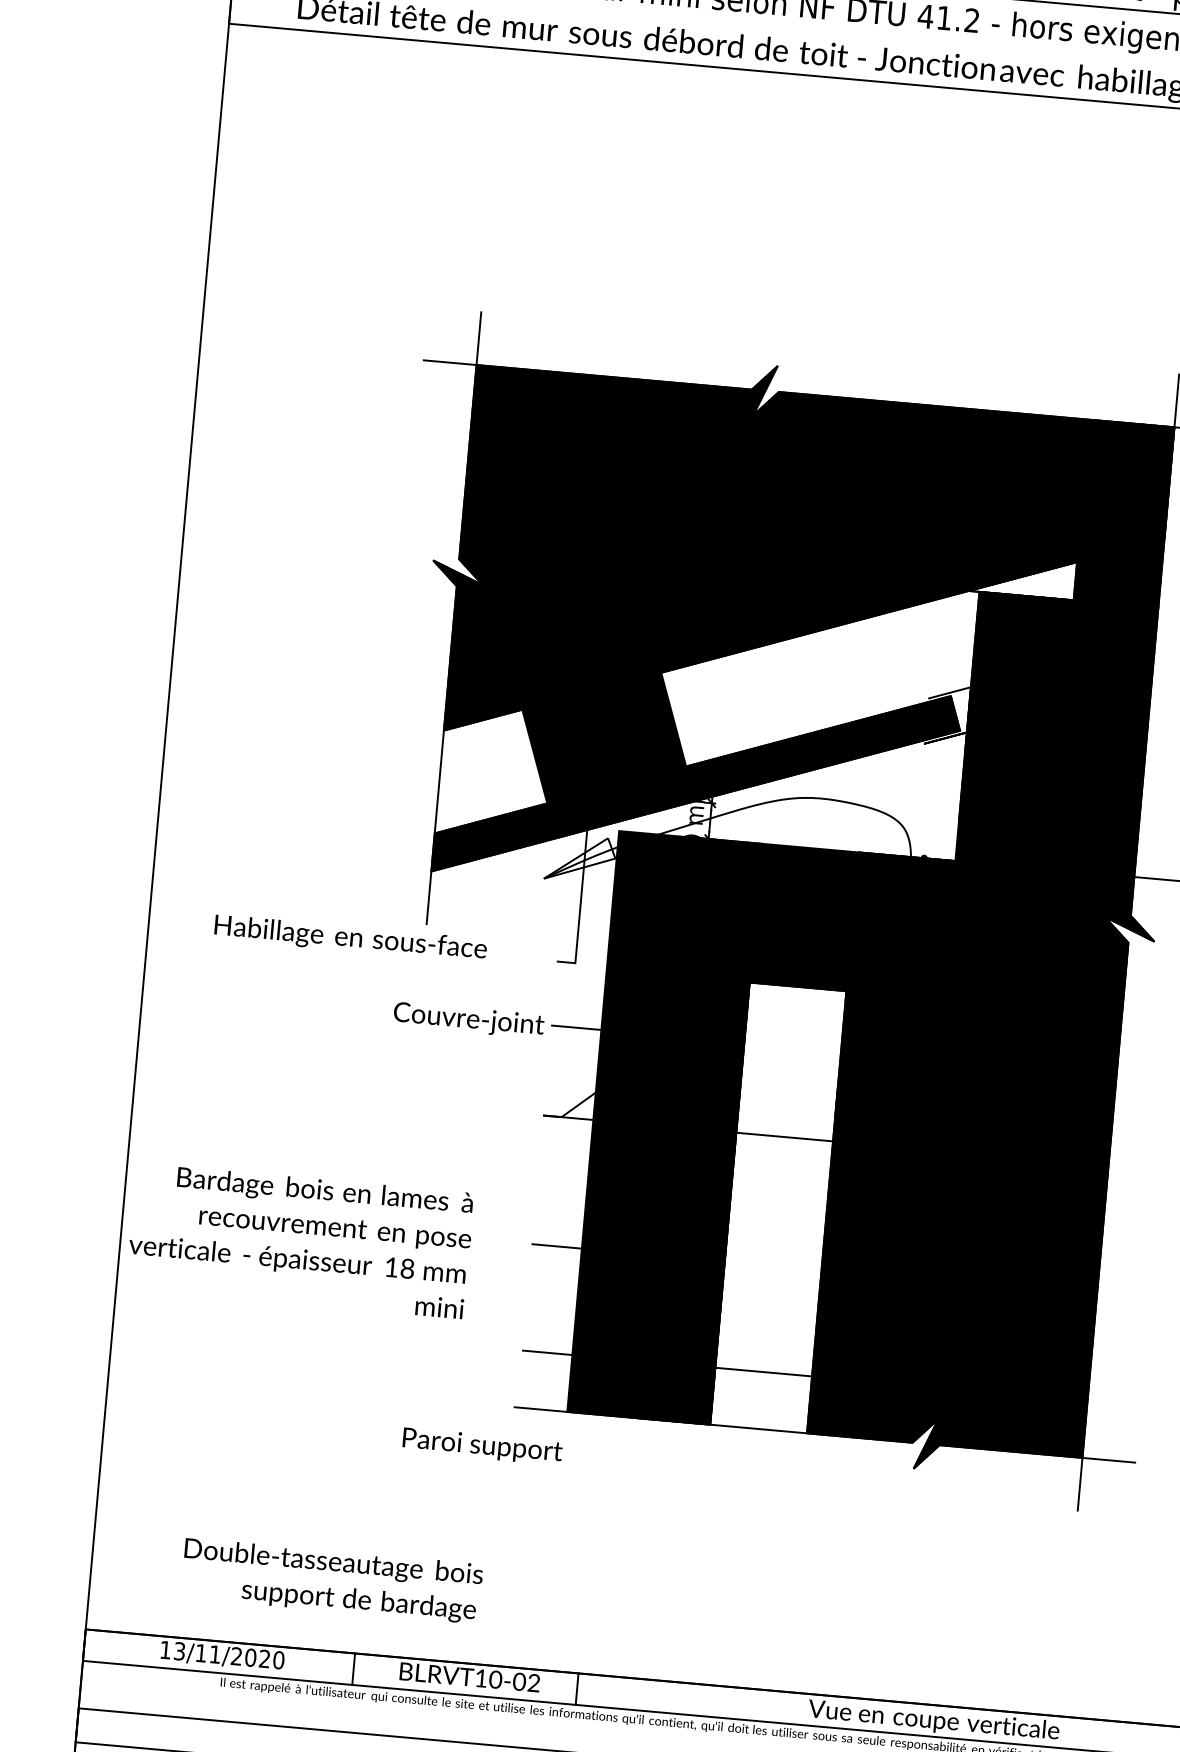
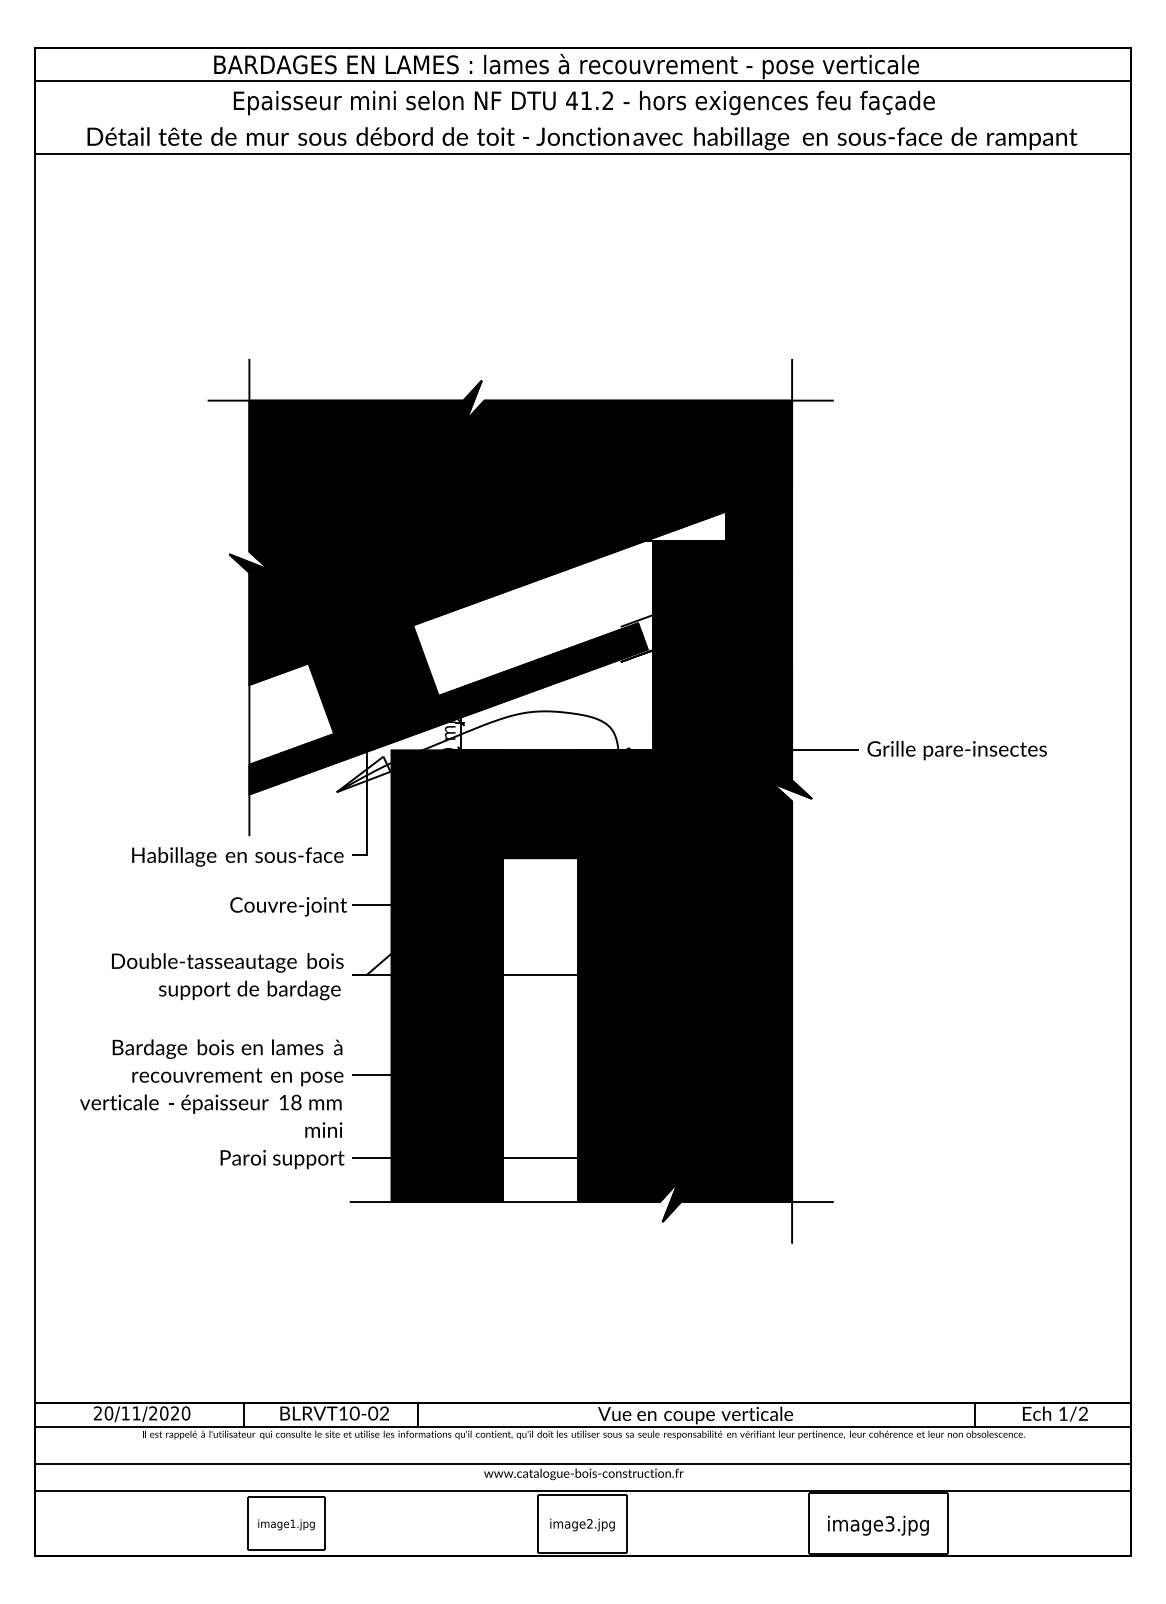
text: (350, 938) -> (237, 856), moved
text: (300, 1240) -> (211, 1088), moved
text: (482, 1446) -> (282, 1159), moved
text: (331, 1580) -> (227, 976), moved
text: (172, 1650) -> (103, 1413), 13/11/2020 -> 20/11/2020

